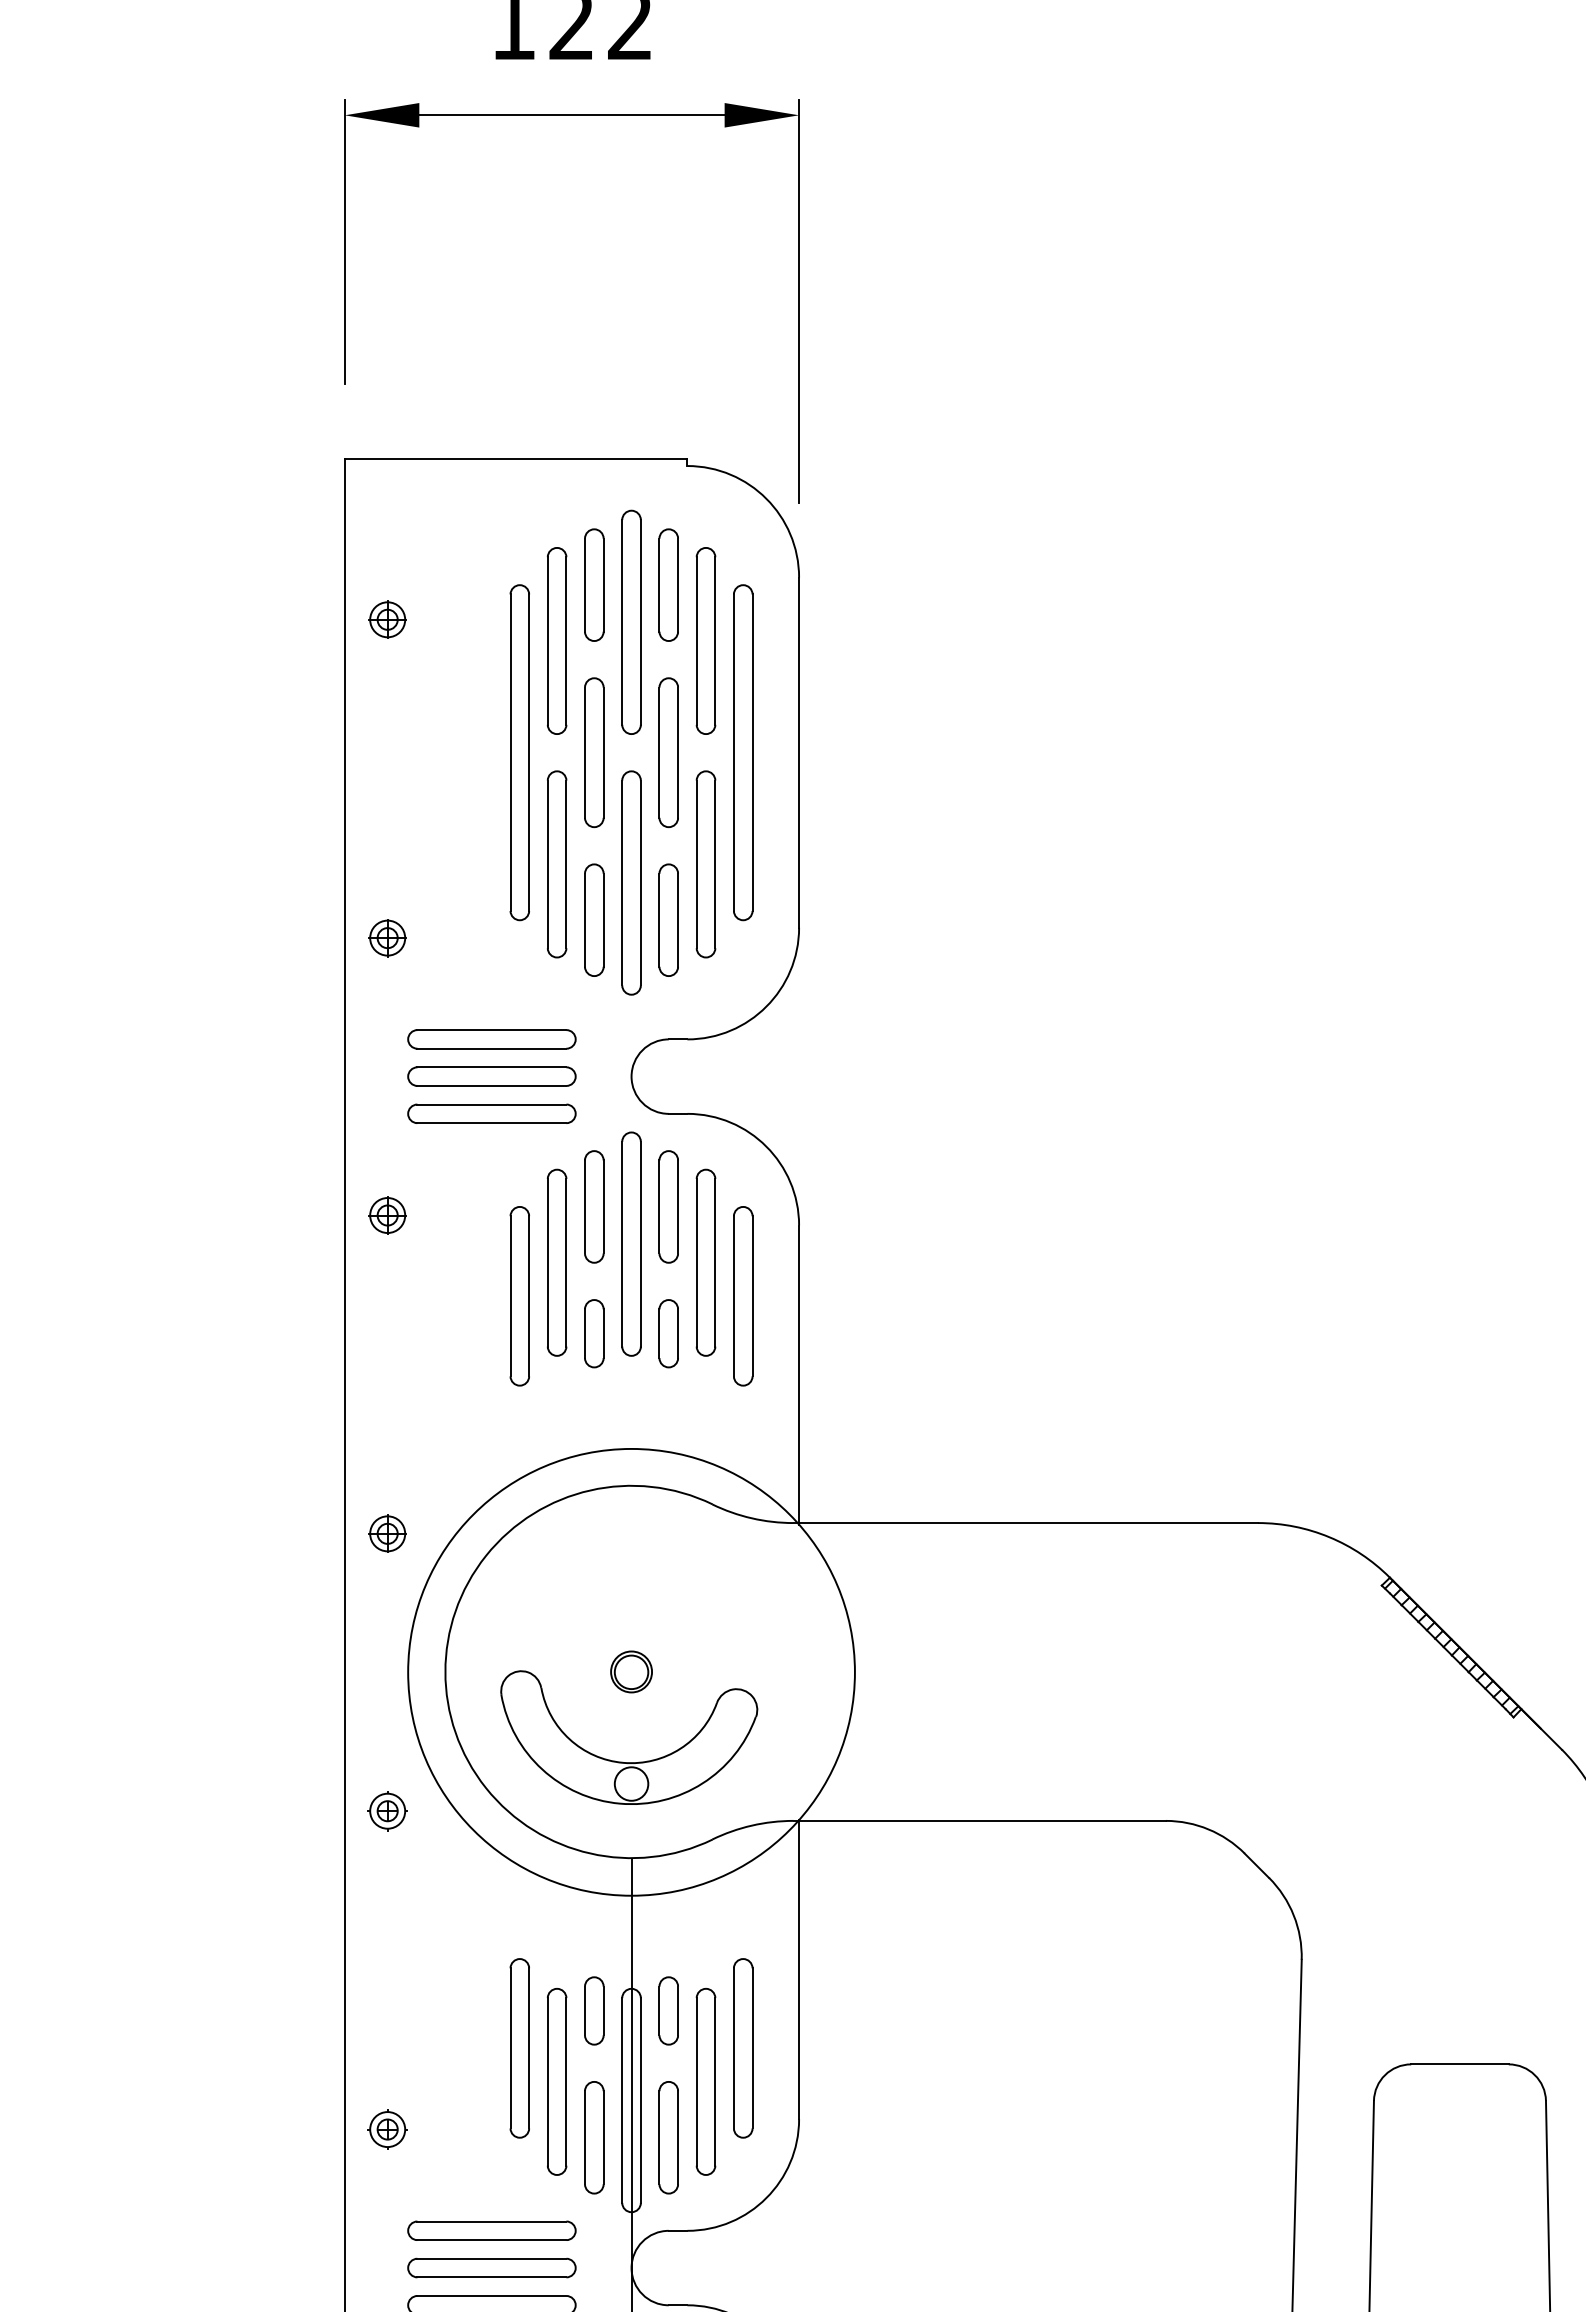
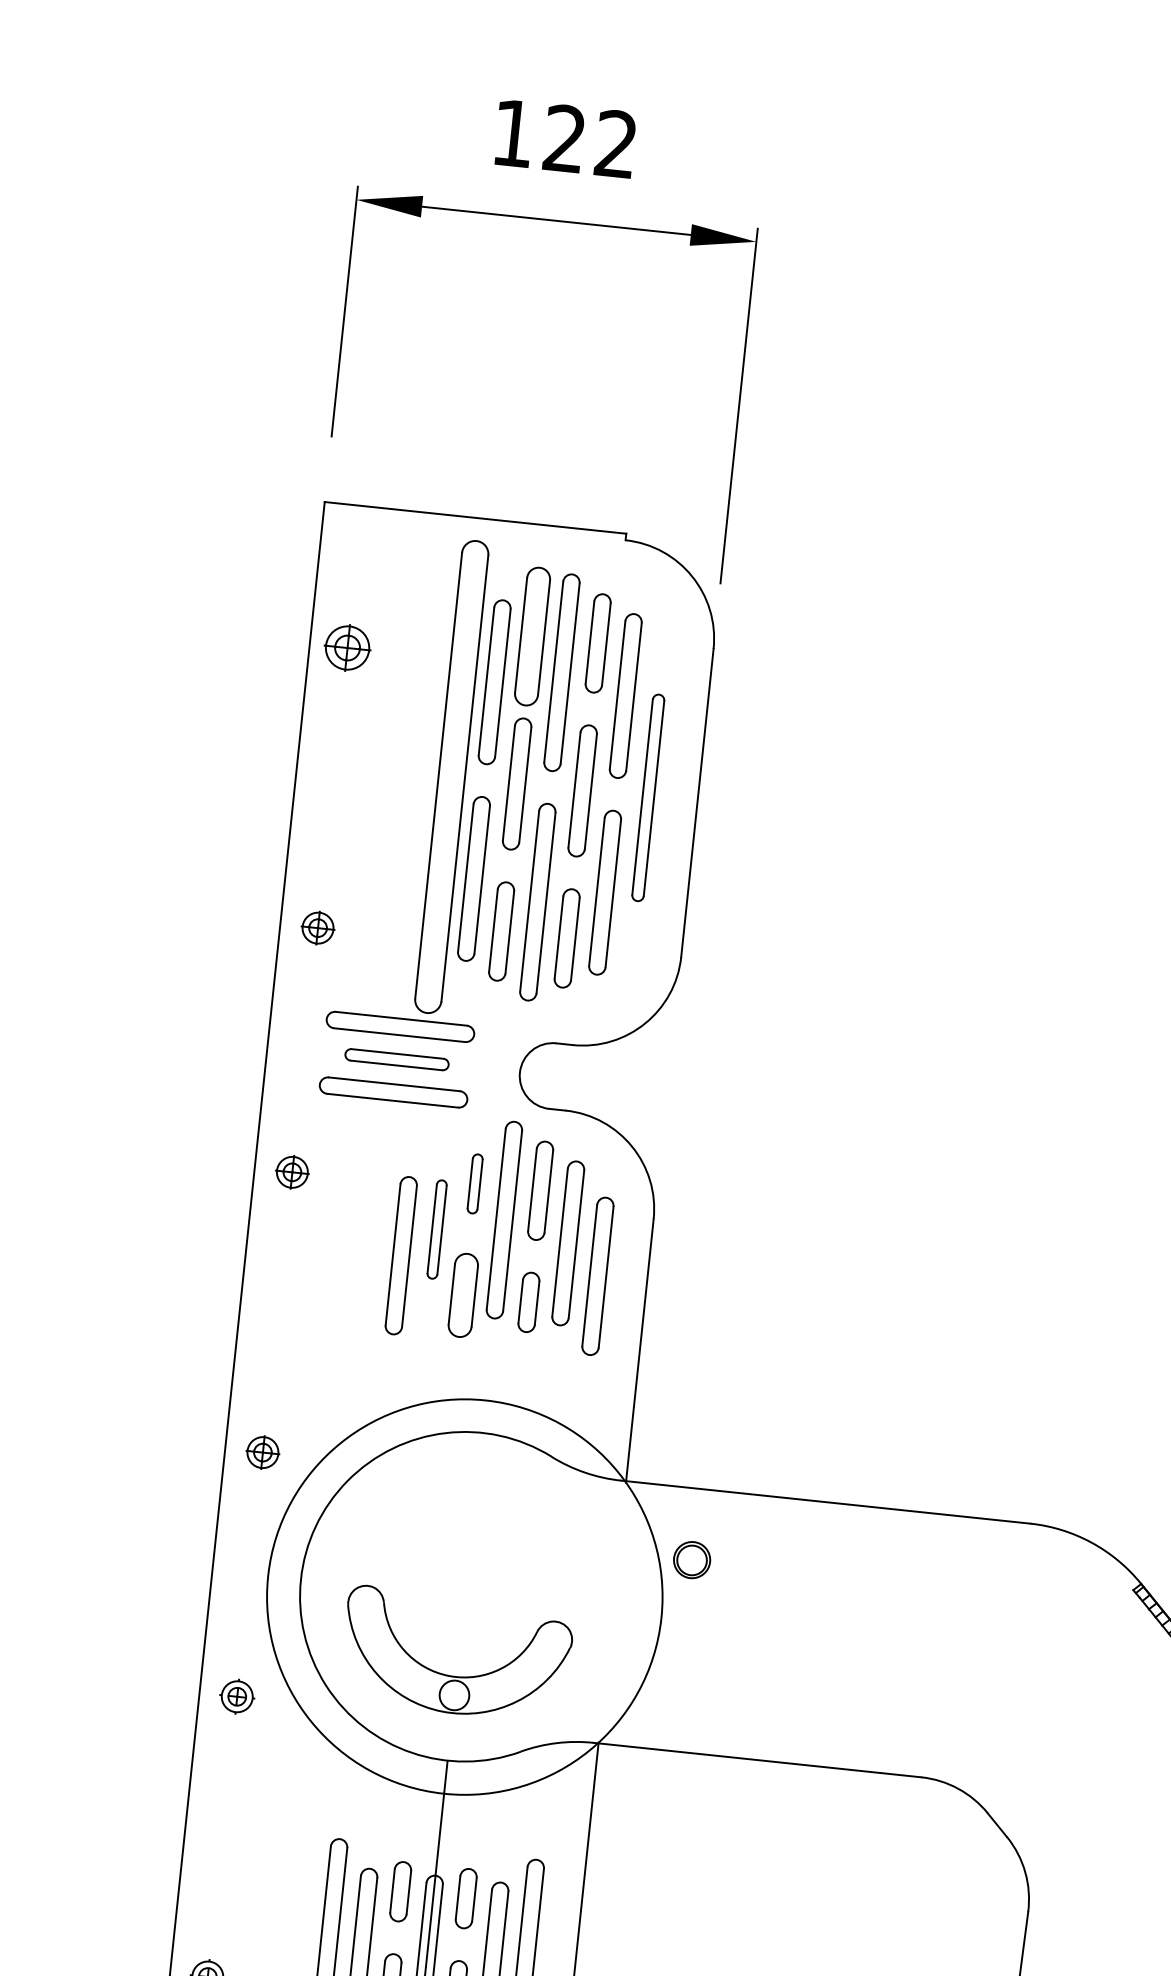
part: (594, 584) -> (532, 635), size x1.4
part: (387, 619) -> (347, 647), size x1.4
part: (519, 752) -> (451, 776), size x1.6
part: (743, 752) -> (648, 797), size x0.7
part: (491, 1076) -> (396, 1059), size x0.7
part: (594, 1206) -> (475, 1183), size x0.6
part: (556, 1262) -> (436, 1229), size x0.6
part: (594, 1333) -> (463, 1295), size x1.4
part: (631, 1671) -> (692, 1559), moved

